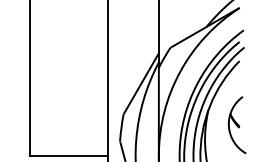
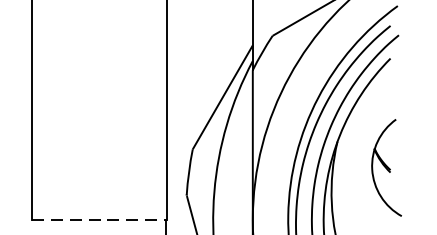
line: (69, 155) -> (100, 219), solid -> dashed

